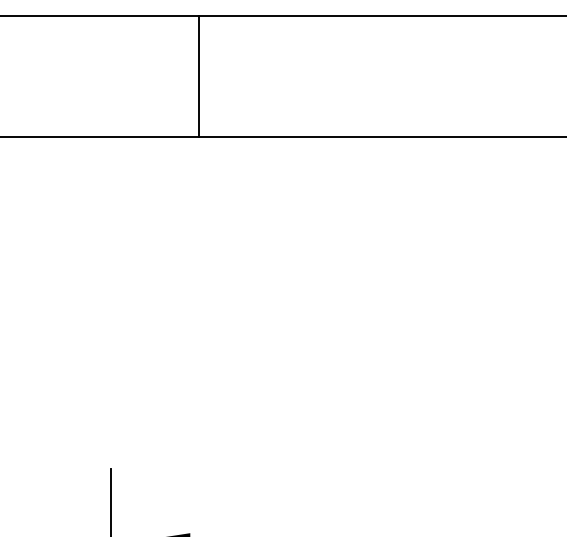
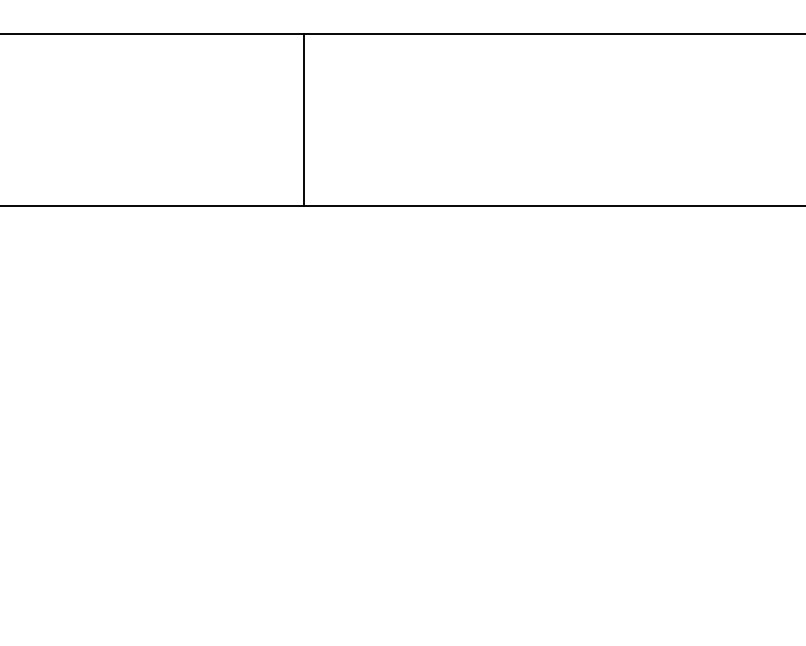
line: (199, 76) -> (304, 120), moved

